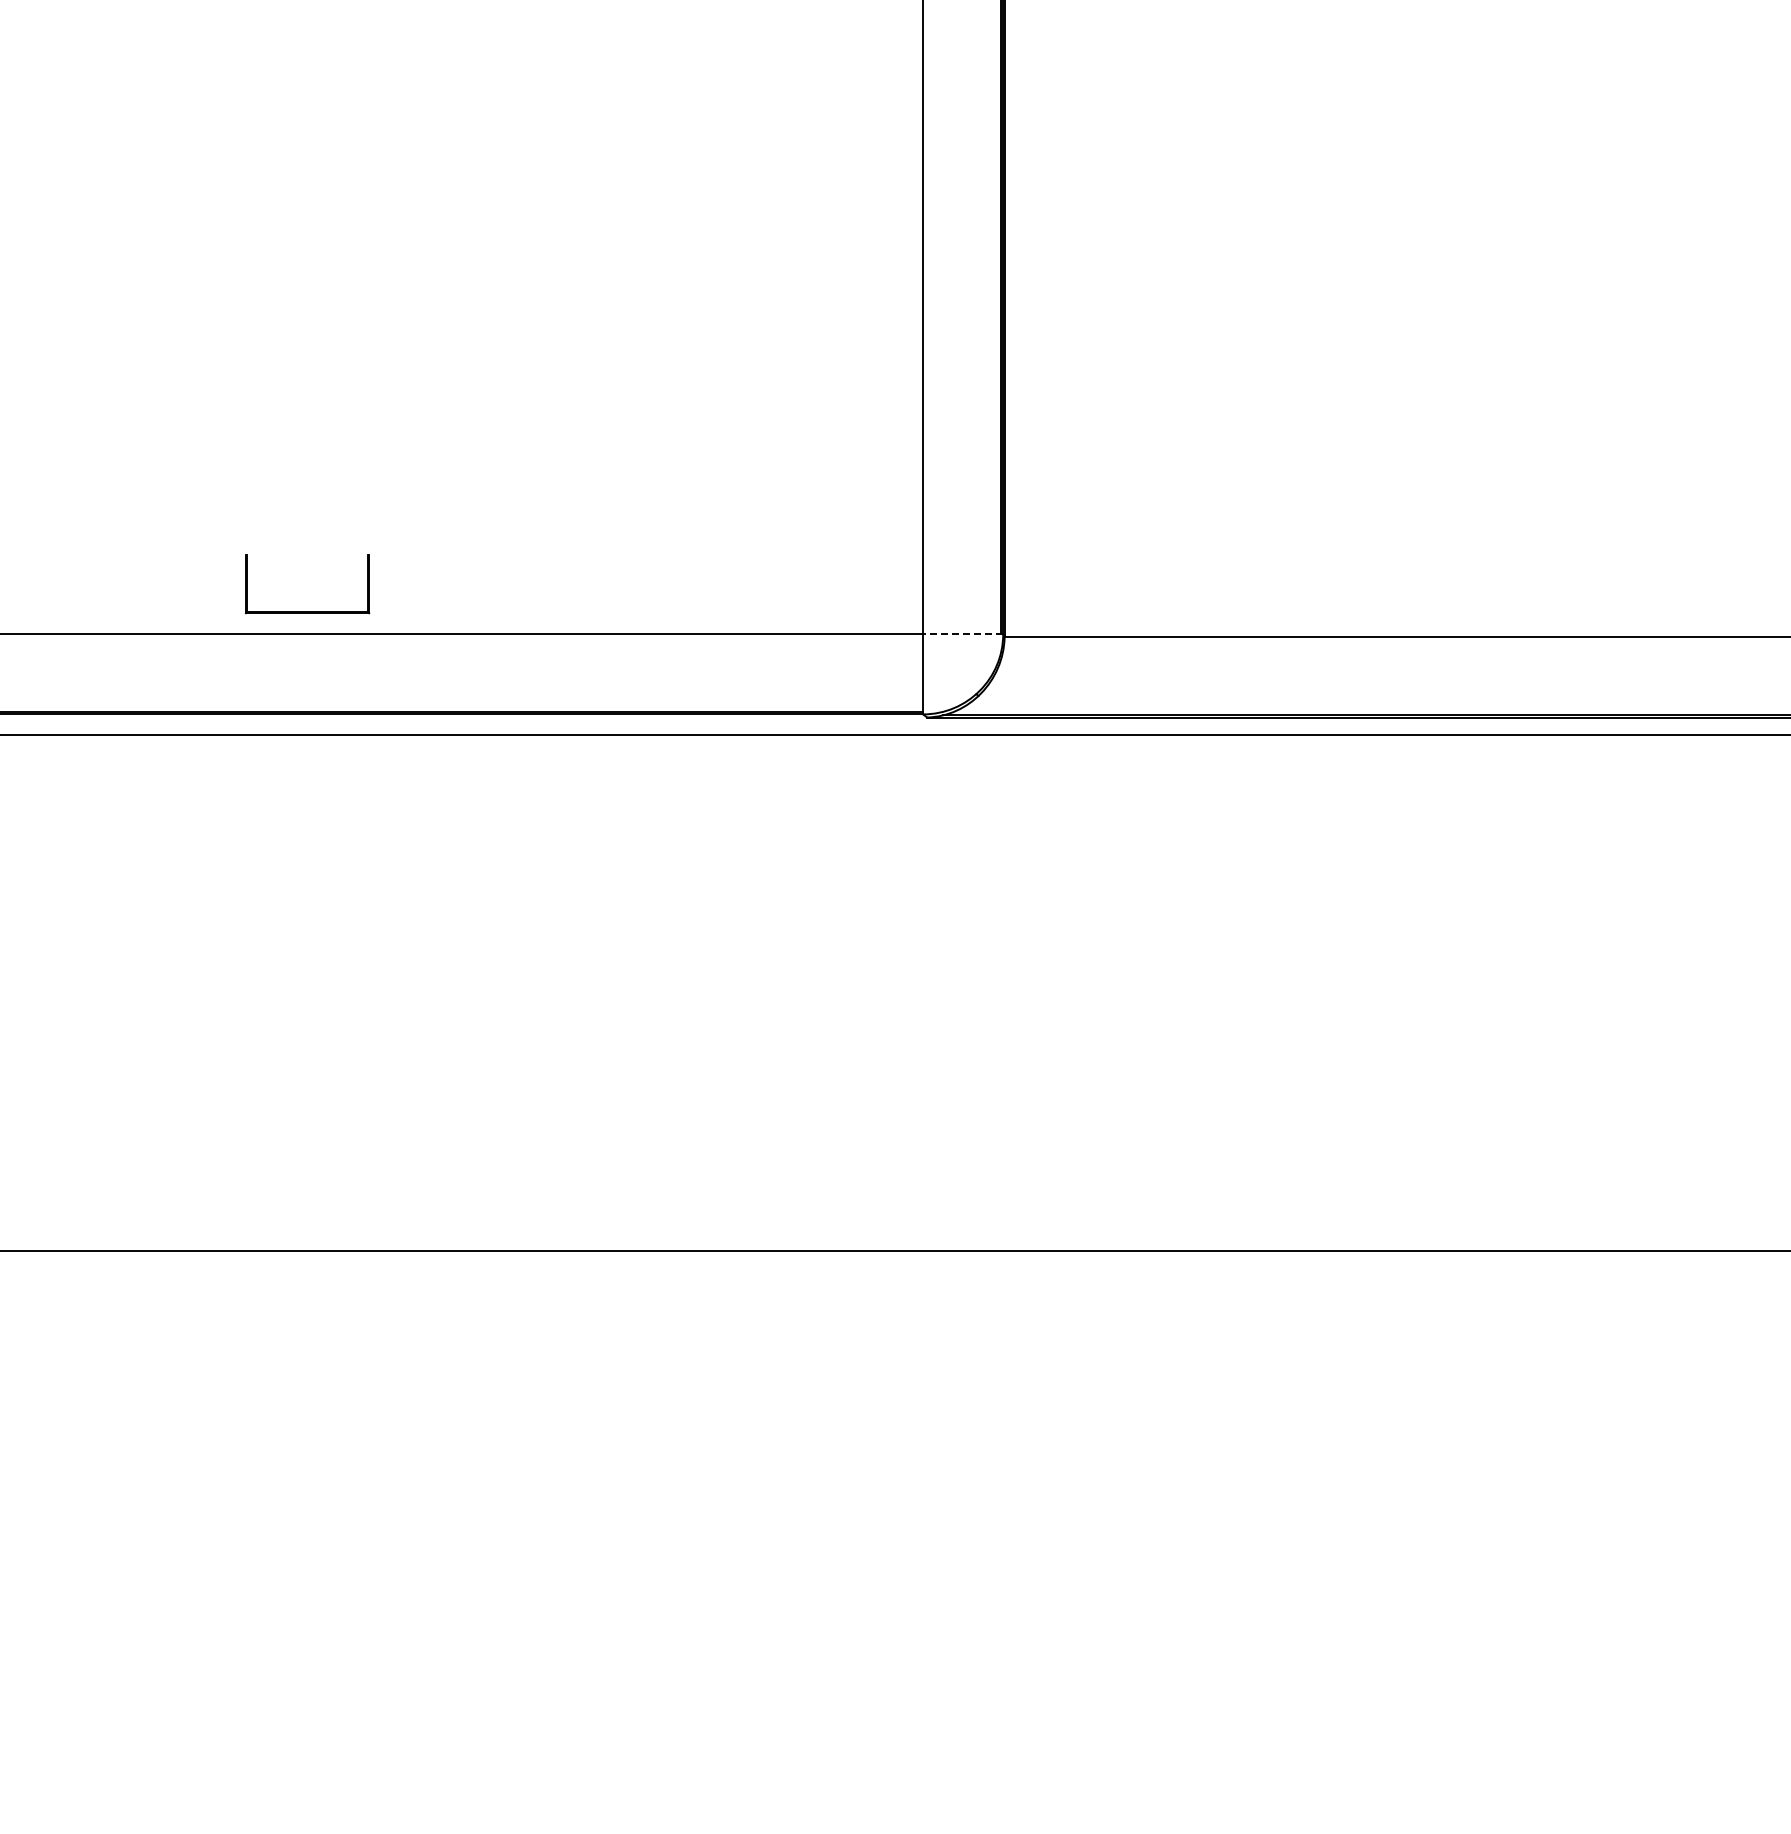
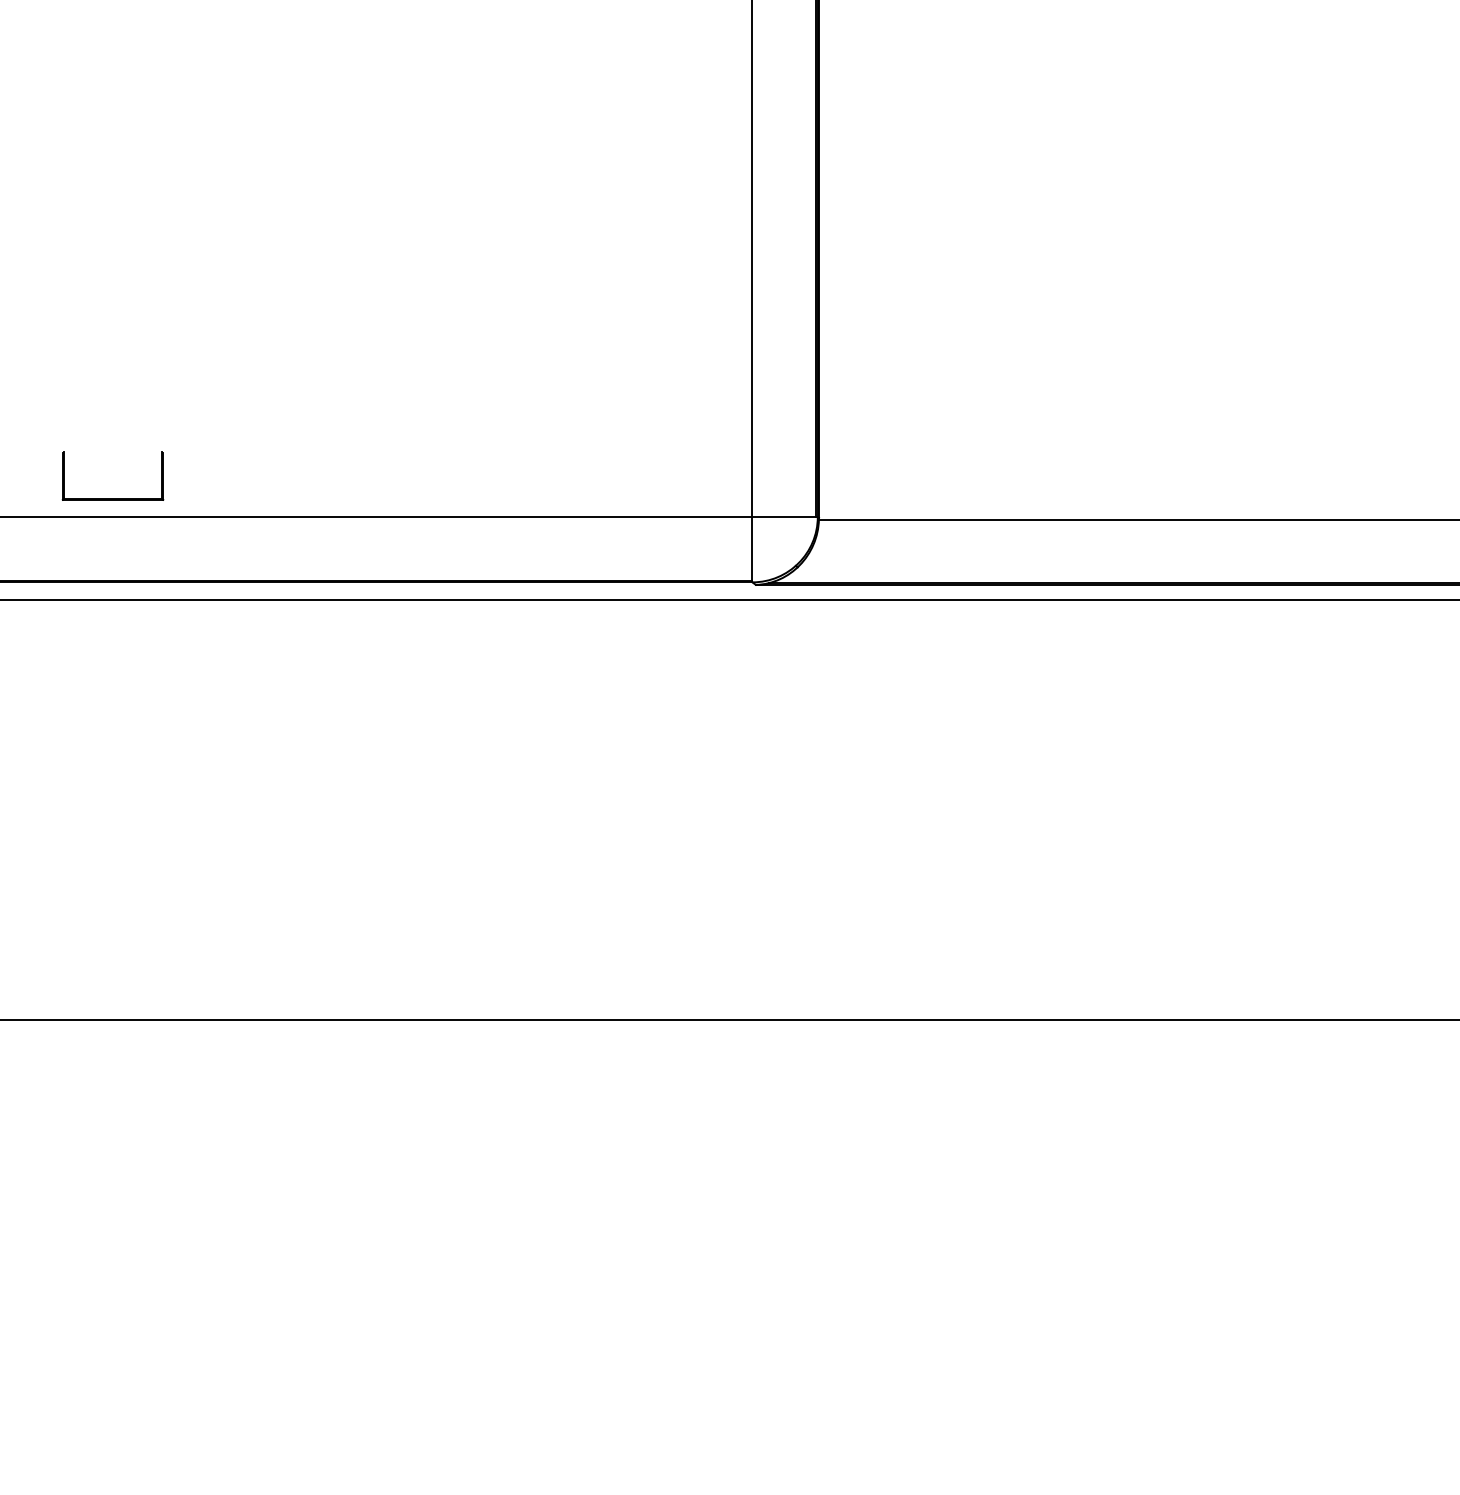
part: (307, 611) -> (112, 498), moved
line: (962, 634) -> (784, 517), dashed -> solid

